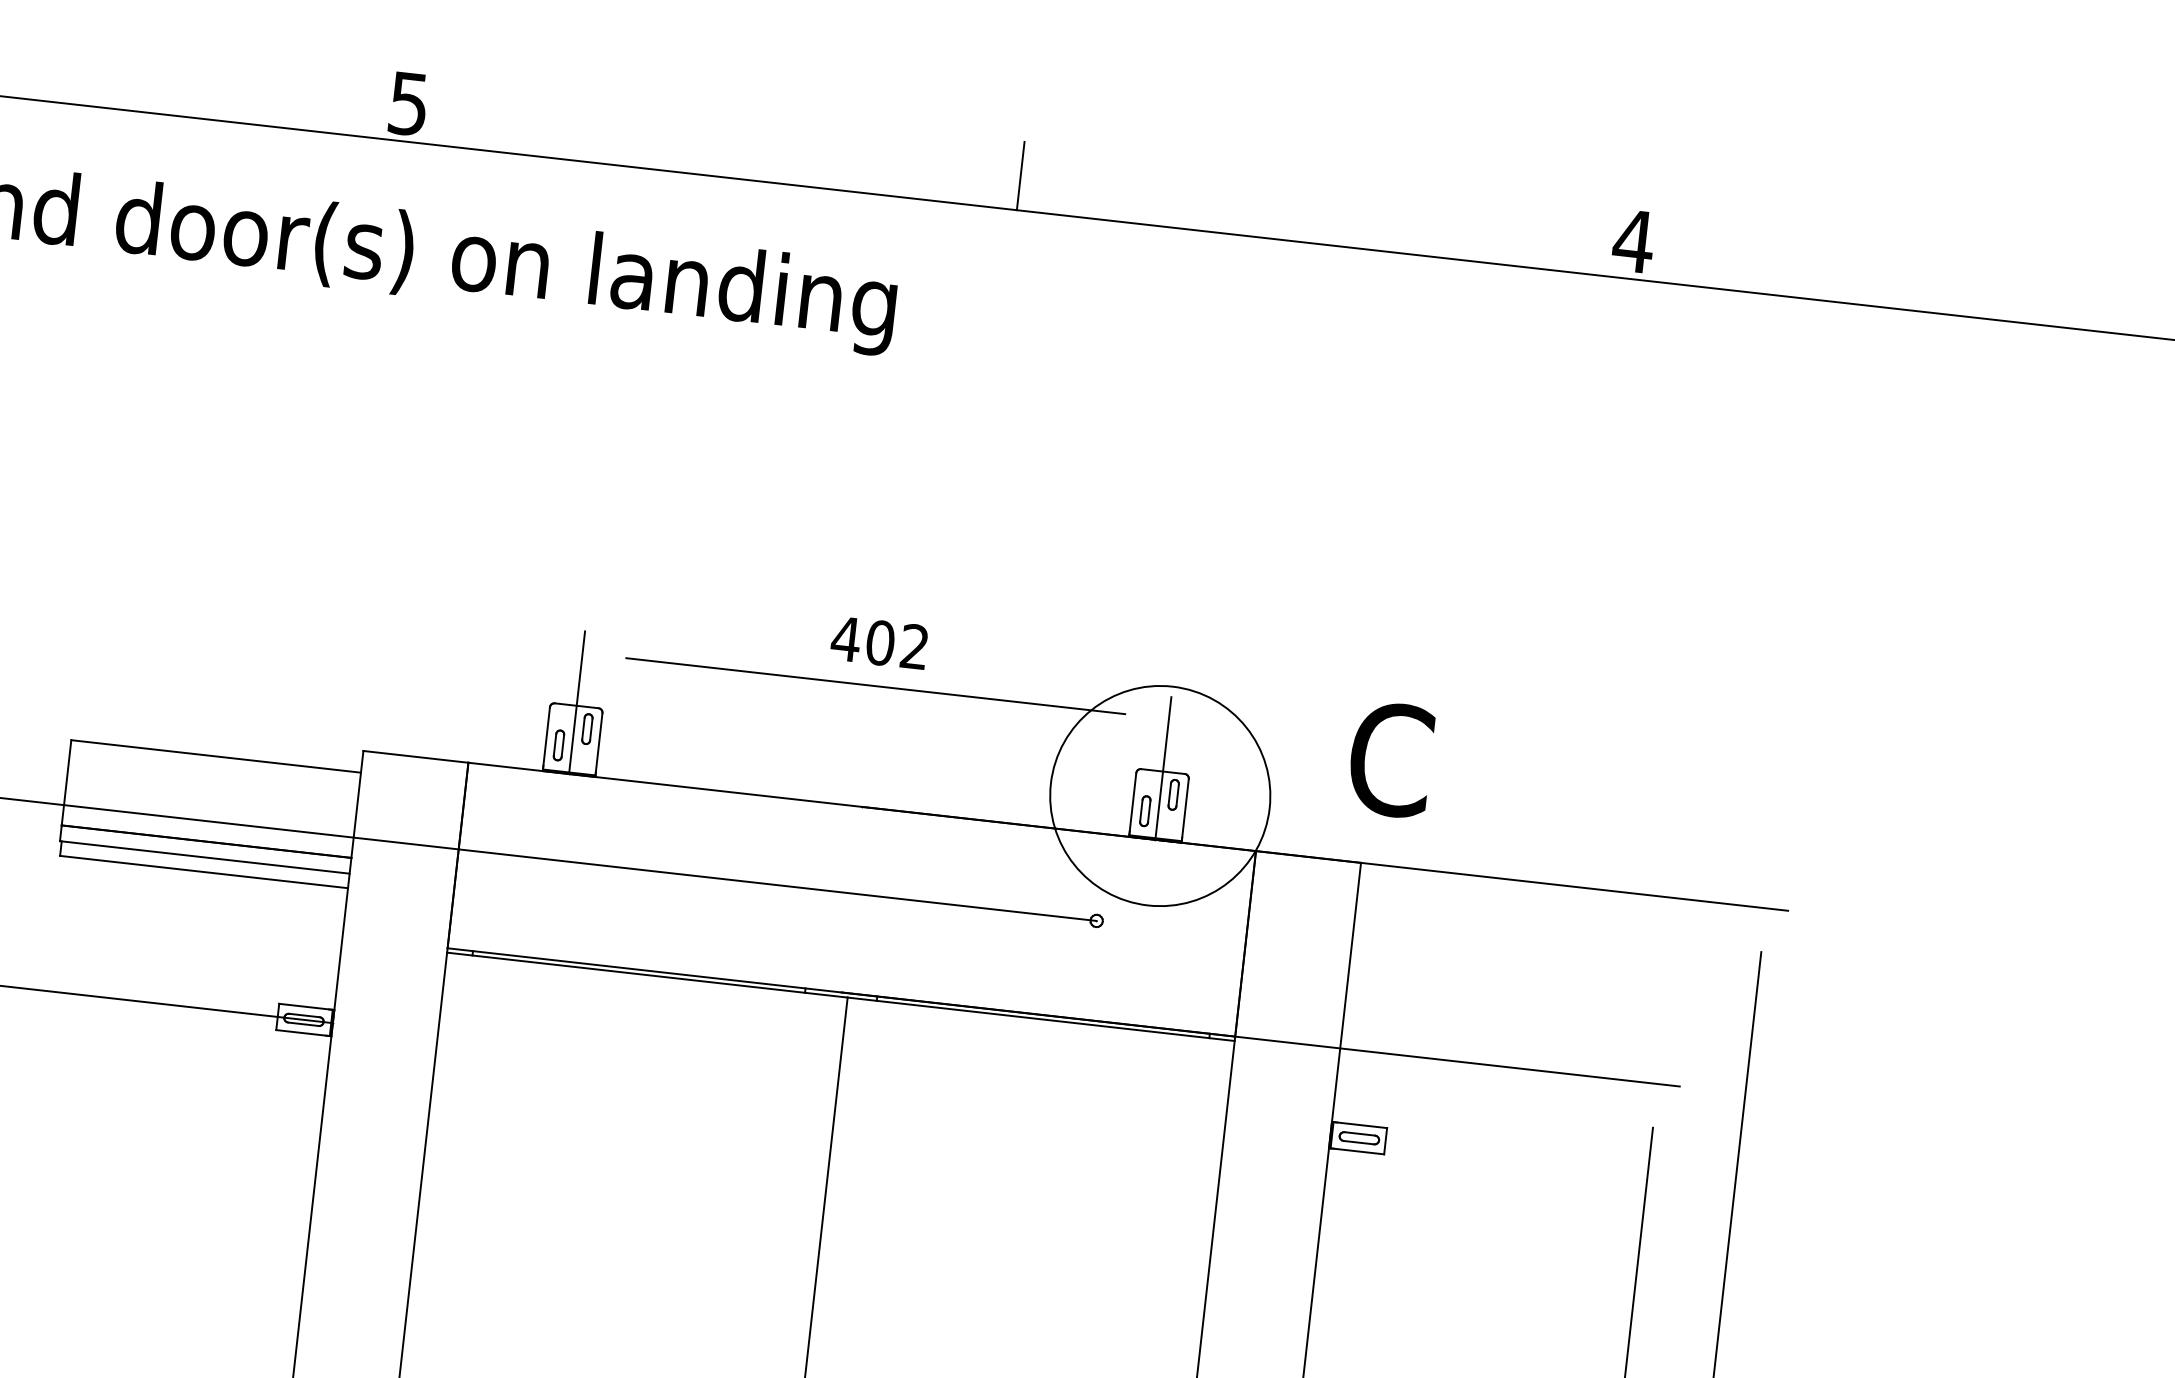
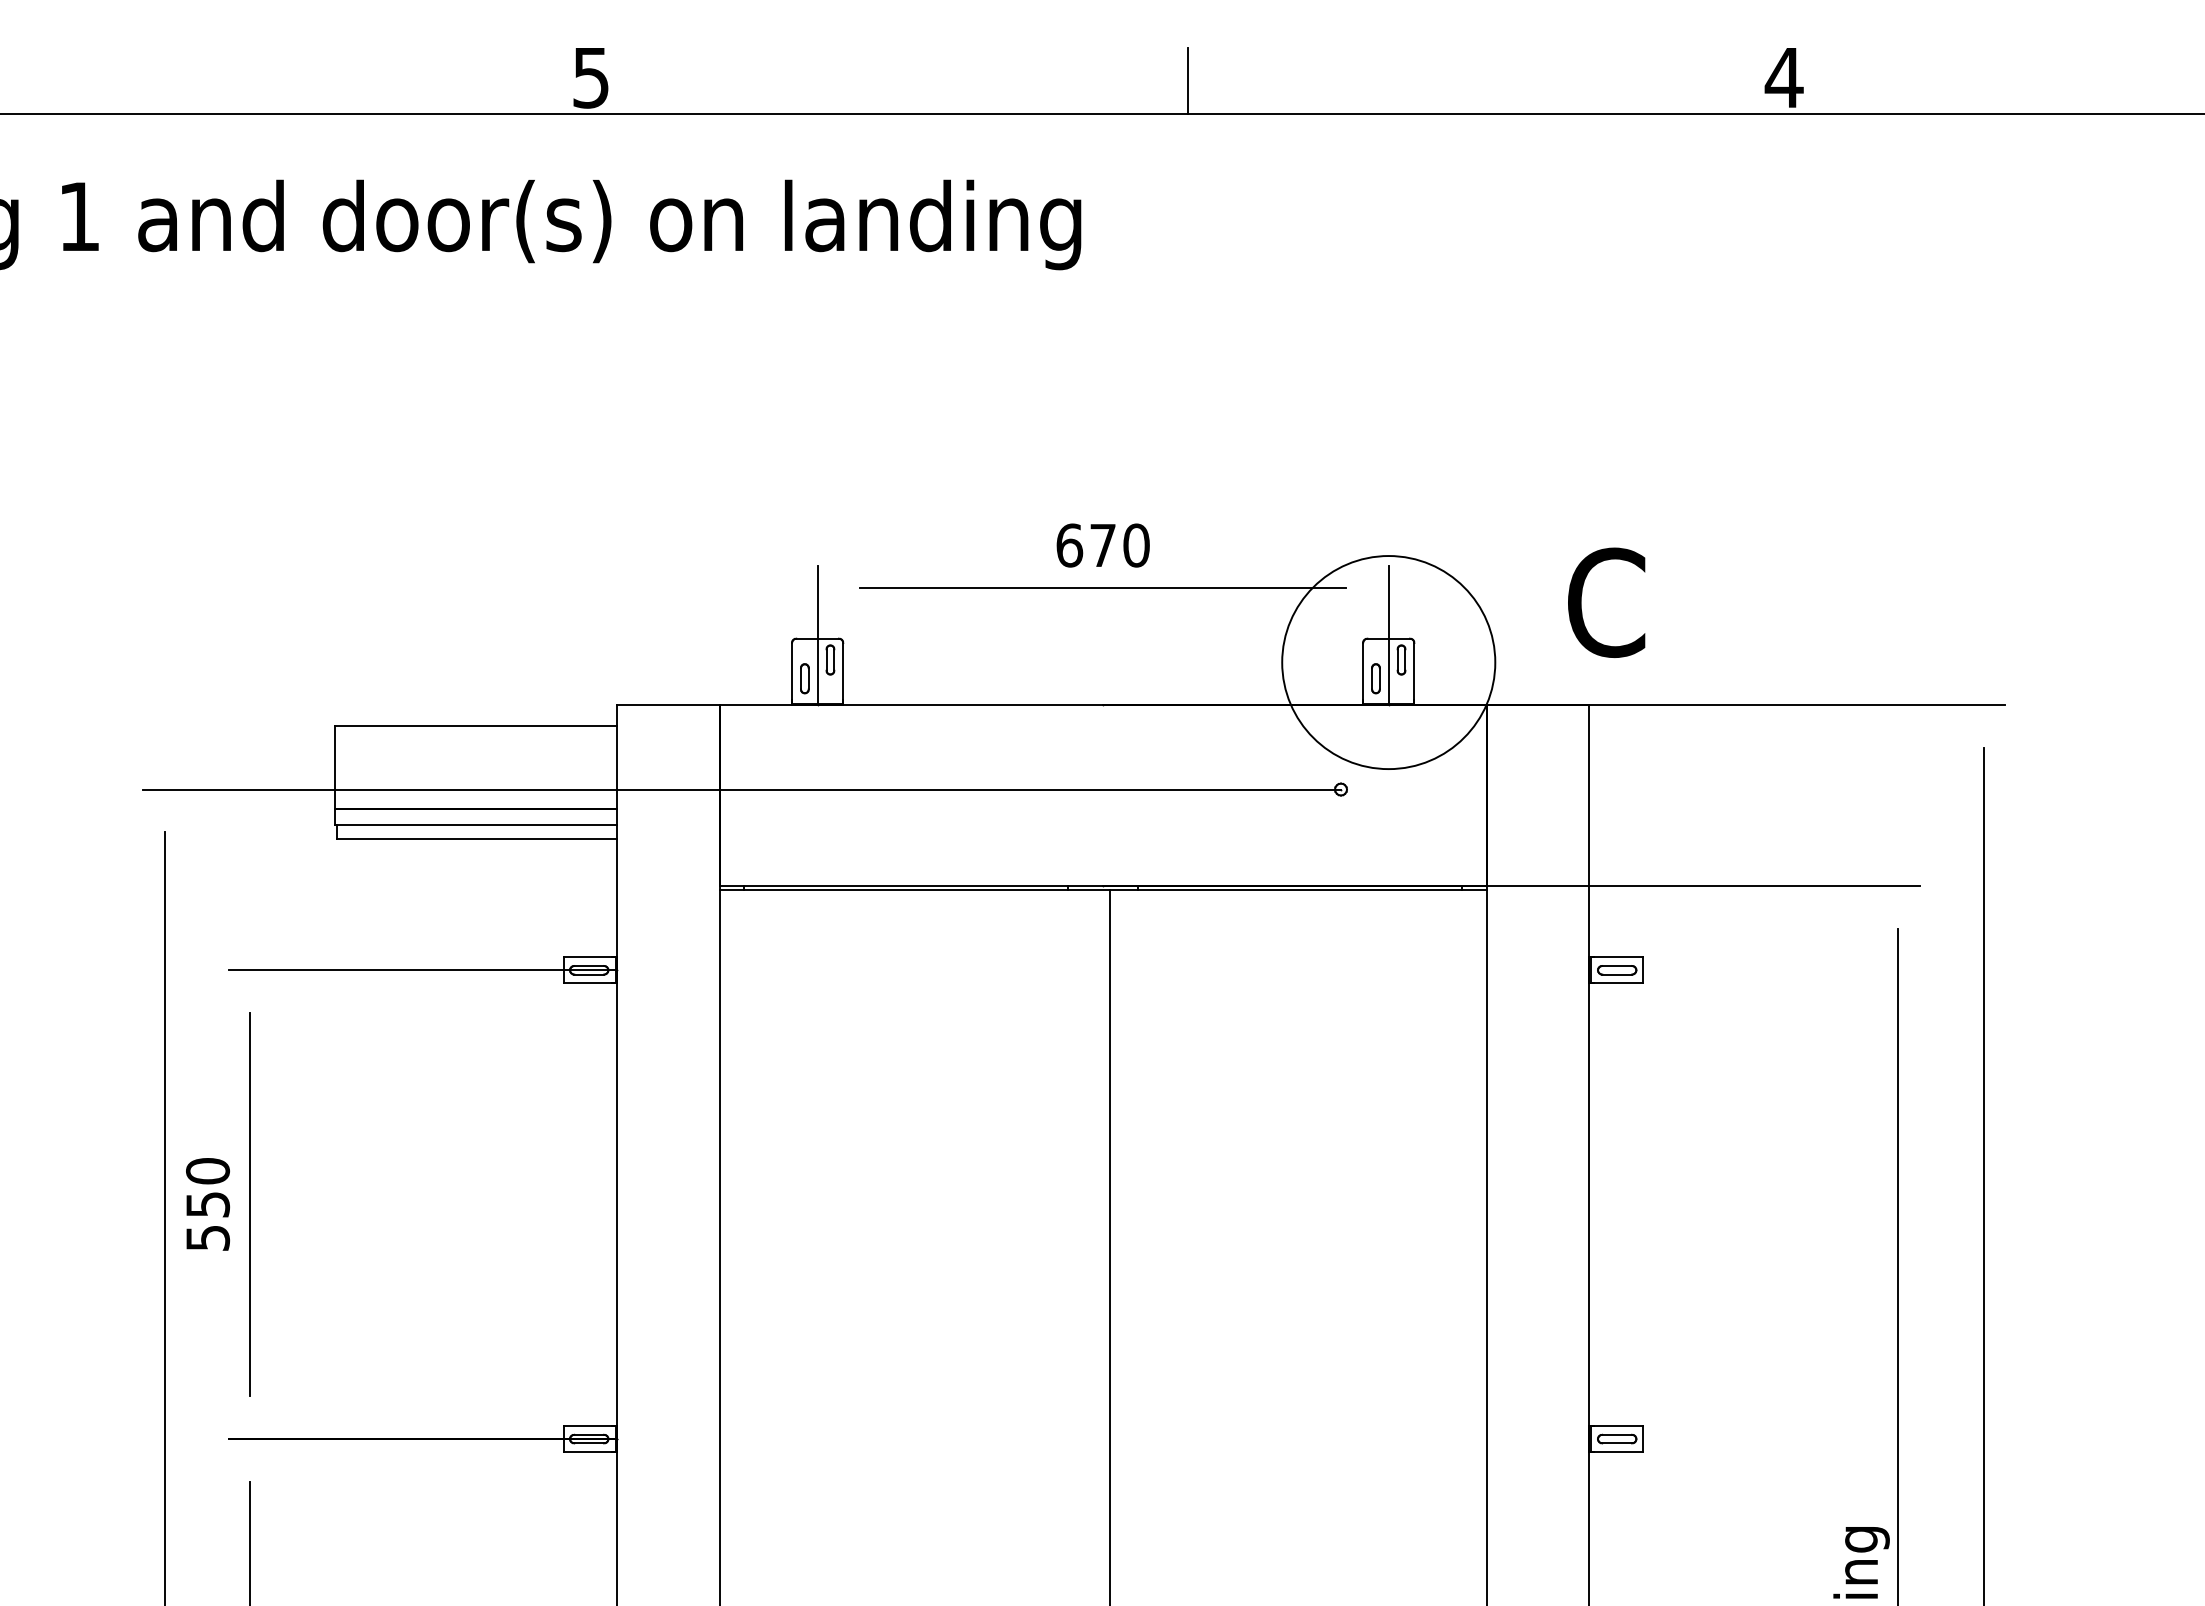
text: (879, 642) -> (1102, 545), 402 -> 670

